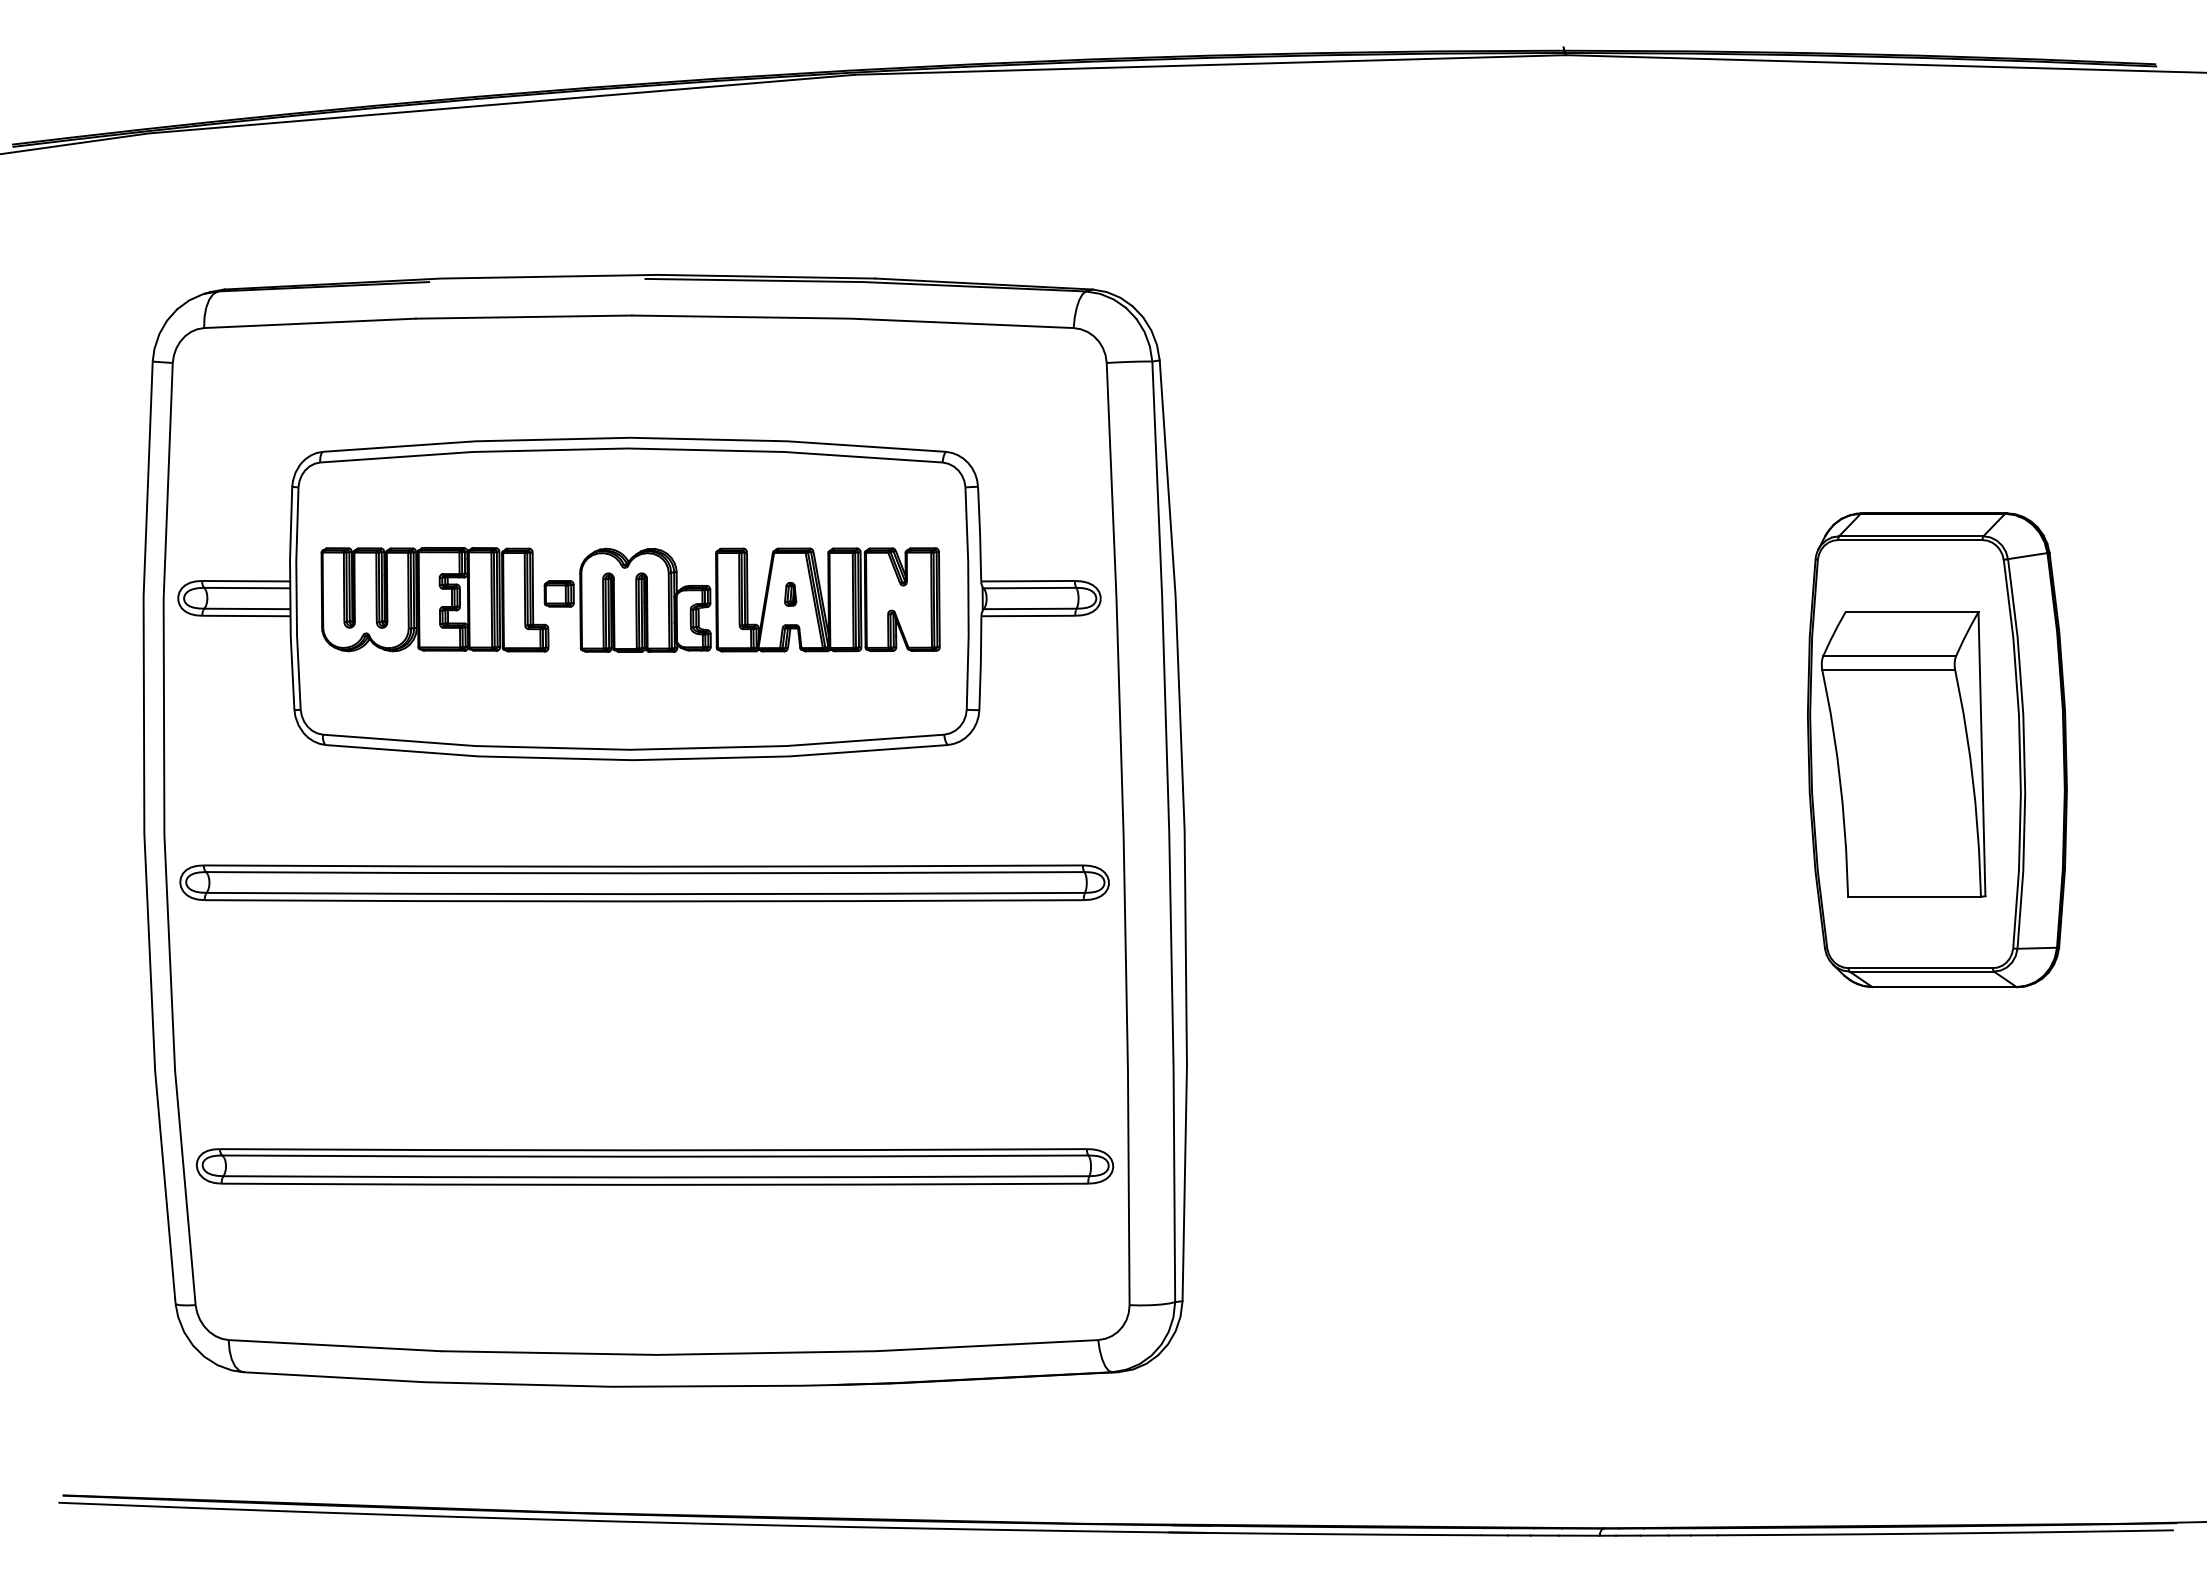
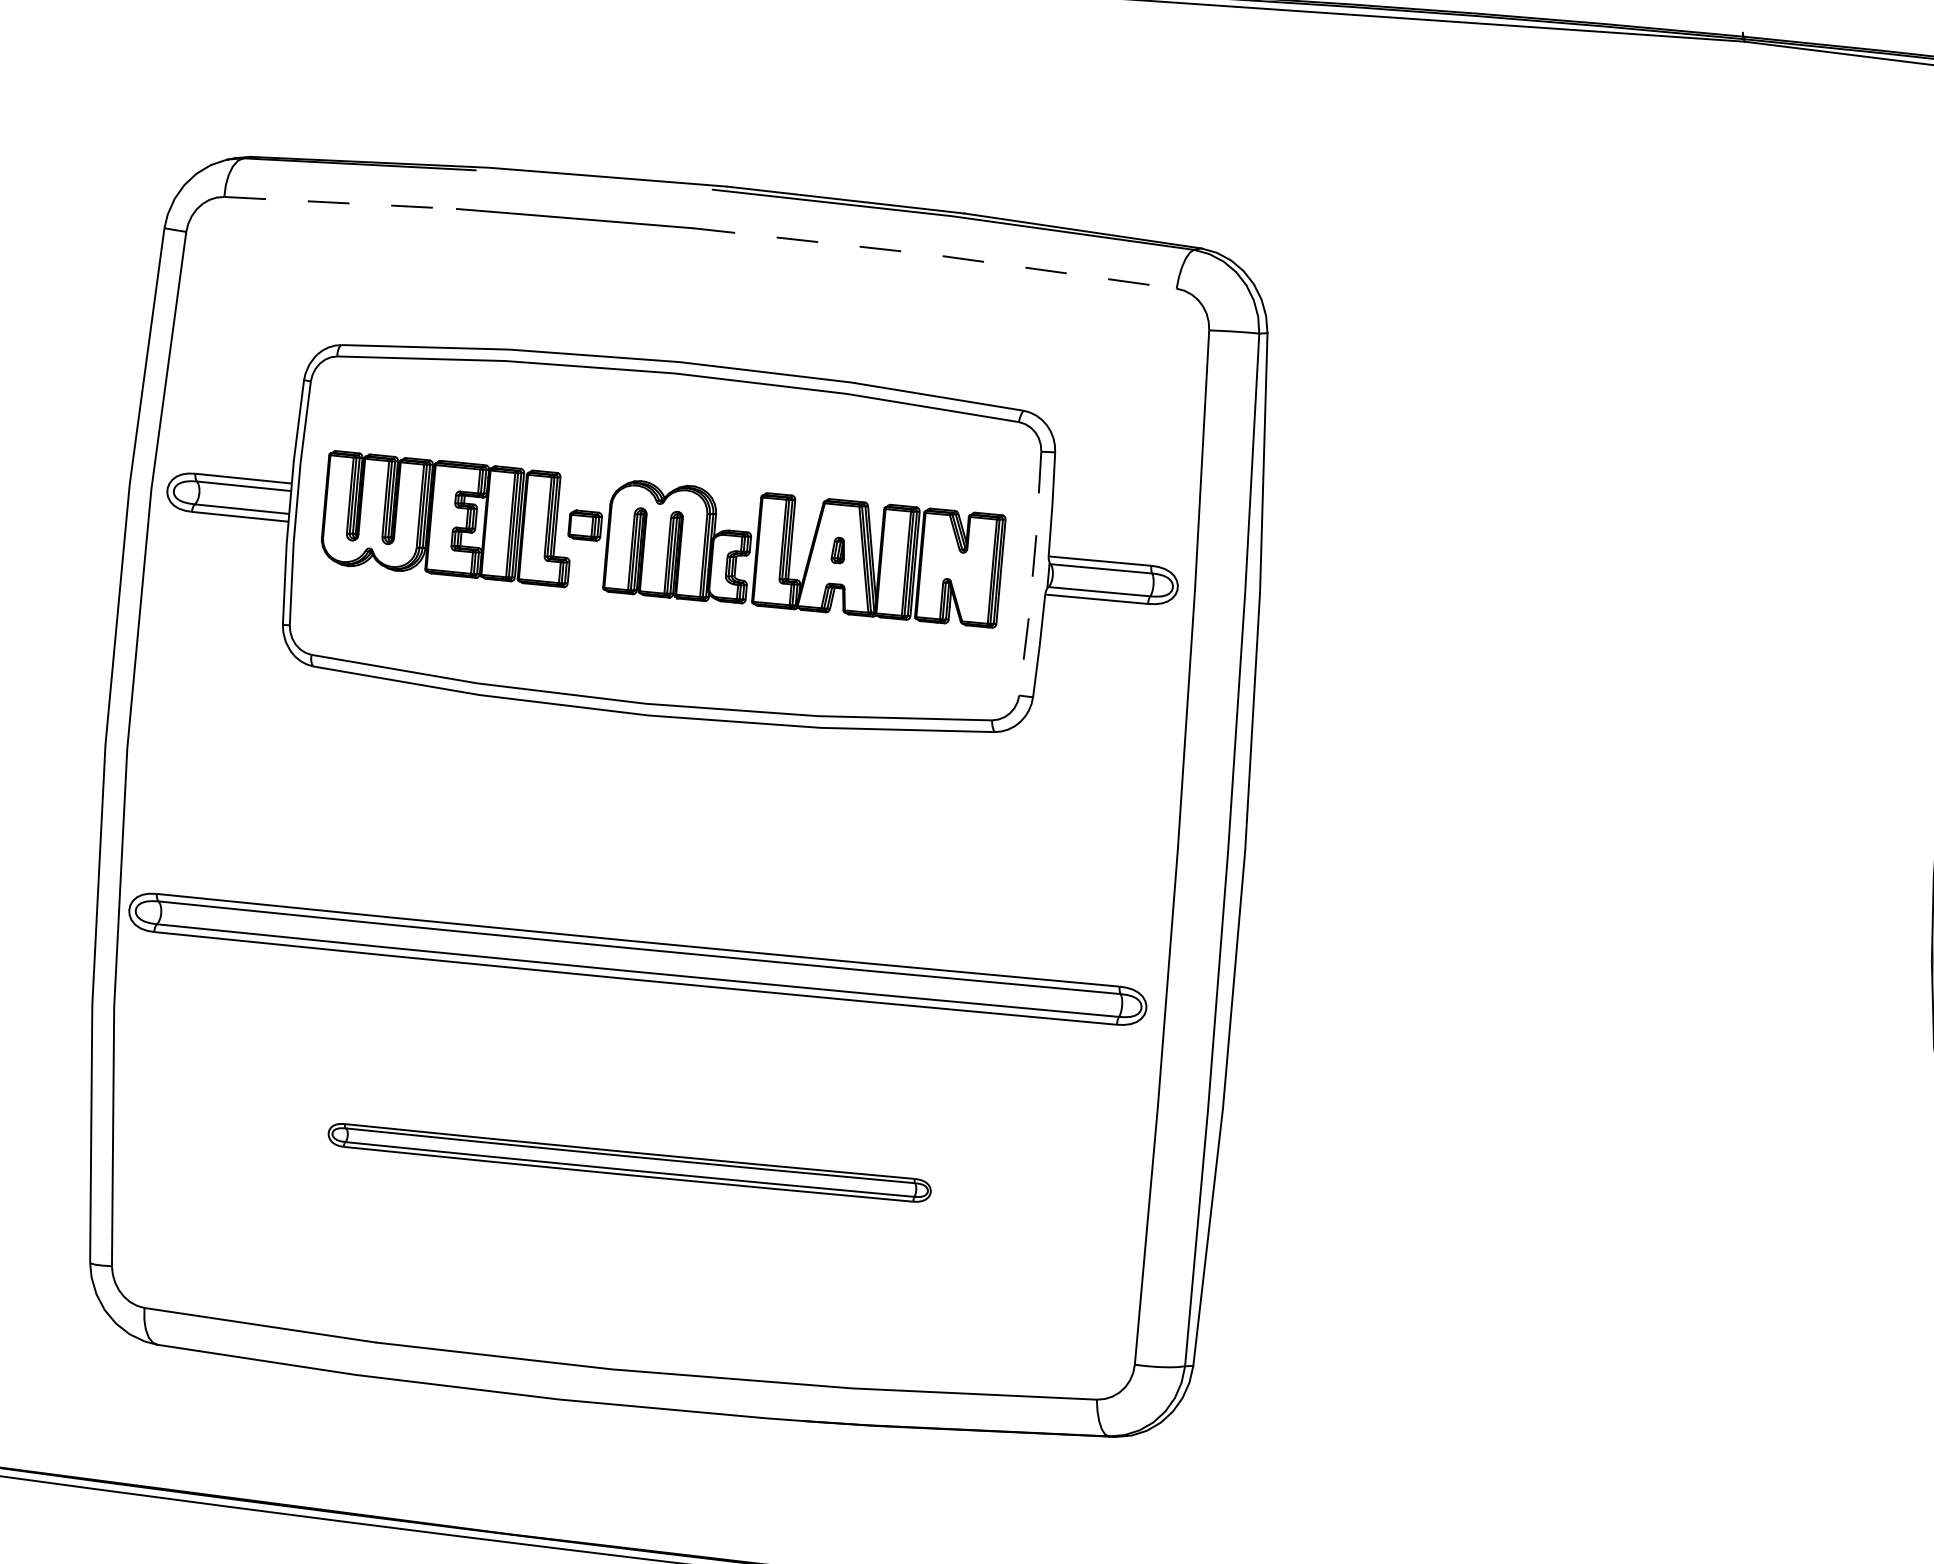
line: (851, 318) -> (934, 254), solid -> dashed
line: (309, 323) -> (340, 203), solid -> dashed
line: (968, 599) -> (1032, 574), solid -> dashed
part: (644, 883) -> (637, 960), moved
part: (654, 1166) -> (629, 1162), size x0.6

